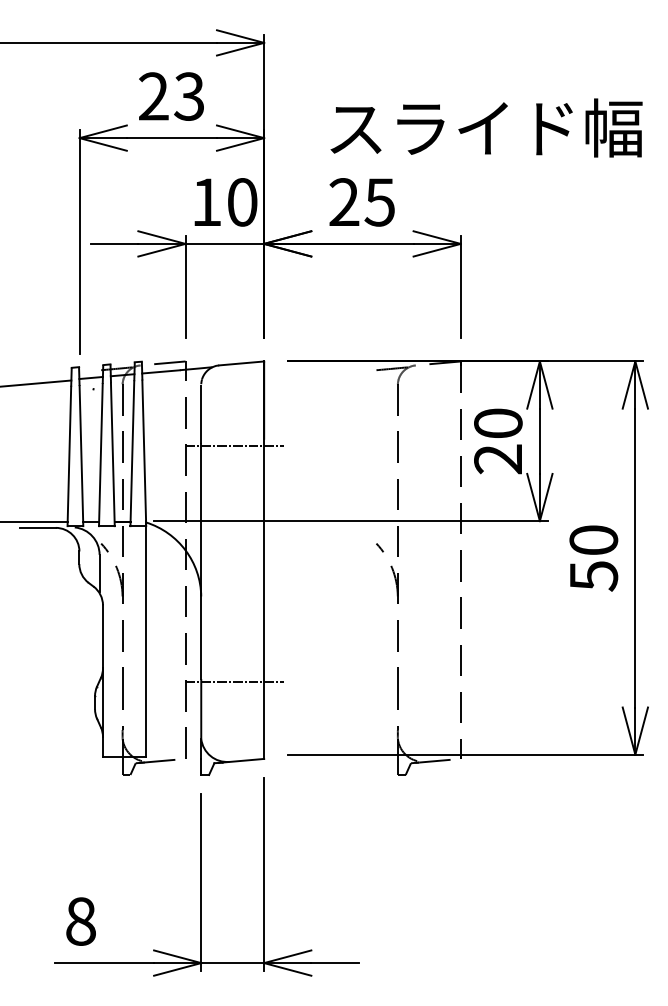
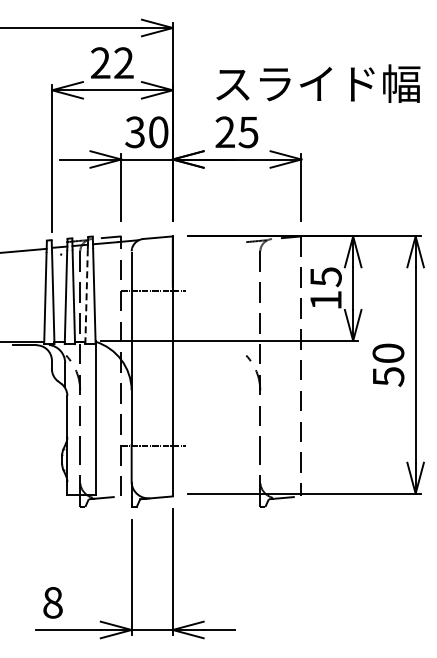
text: (188, 97) -> (123, 63), 23 -> 22
text: (205, 202) -> (134, 132), 10 -> 30
text: (497, 441) -> (325, 288), 20 -> 15
line: (132, 454) -> (86, 297), solid -> dashed

